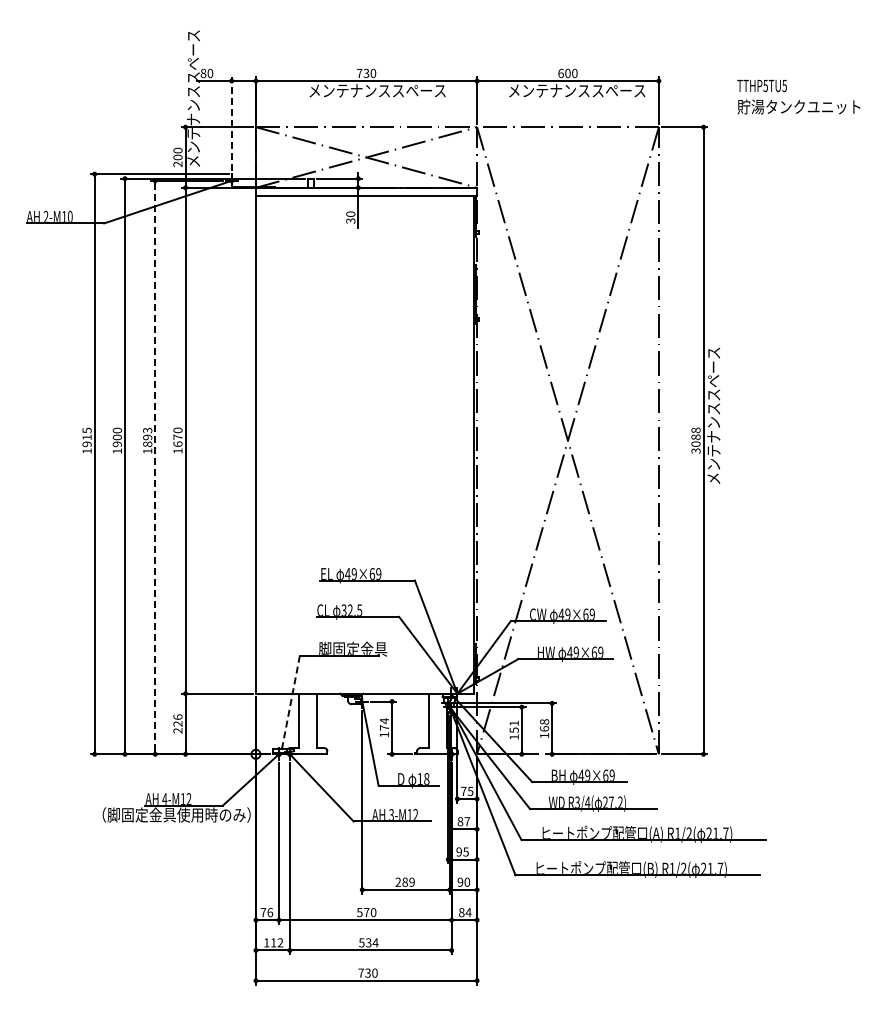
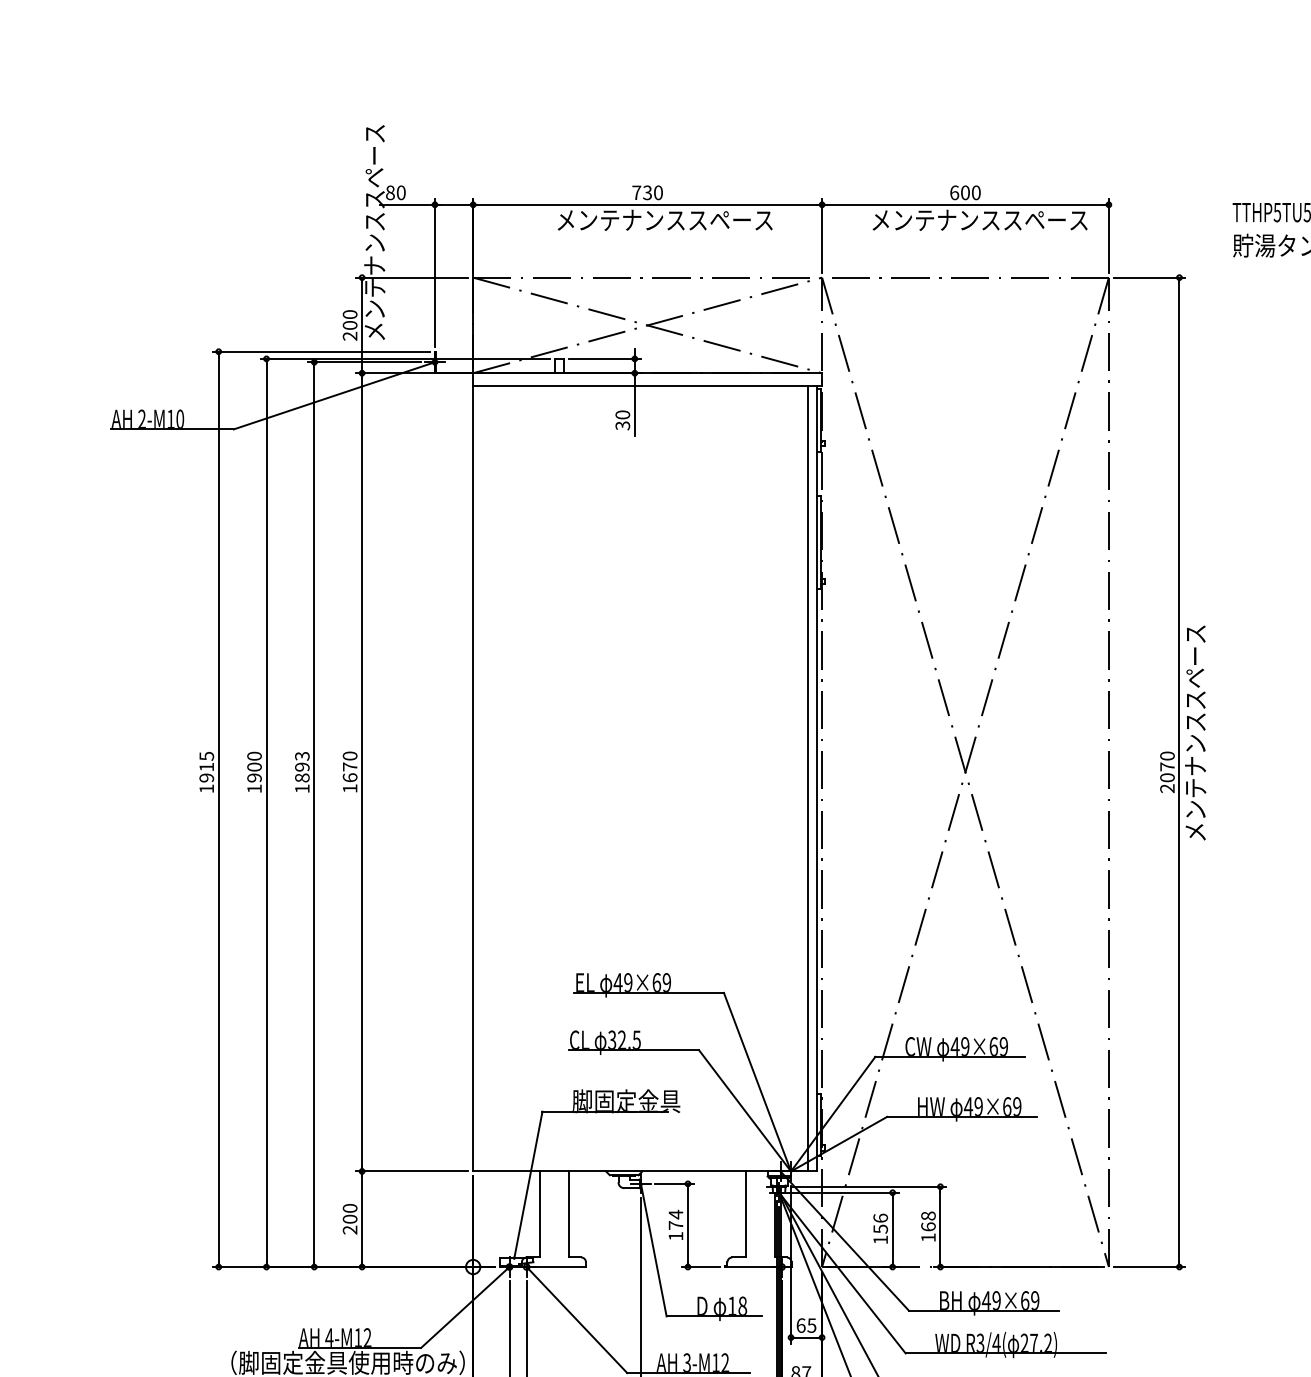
line: (231, 124) -> (434, 273), dashed -> solid
text: (695, 440) -> (1166, 771), 3088 -> 2070
line: (468, 444) -> (808, 778), added
line: (155, 467) -> (314, 814), dashed -> solid
line: (290, 702) -> (527, 1185), dashed -> solid
text: (177, 720) -> (349, 1213), 226 -> 200
text: (513, 723) -> (879, 1218), 151 -> 156
text: (463, 790) -> (800, 1324), 75 -> 65

